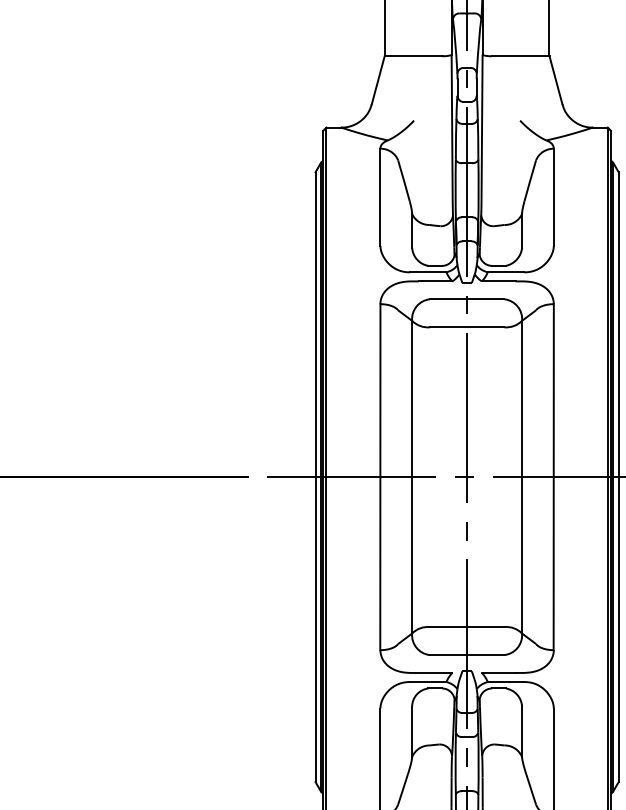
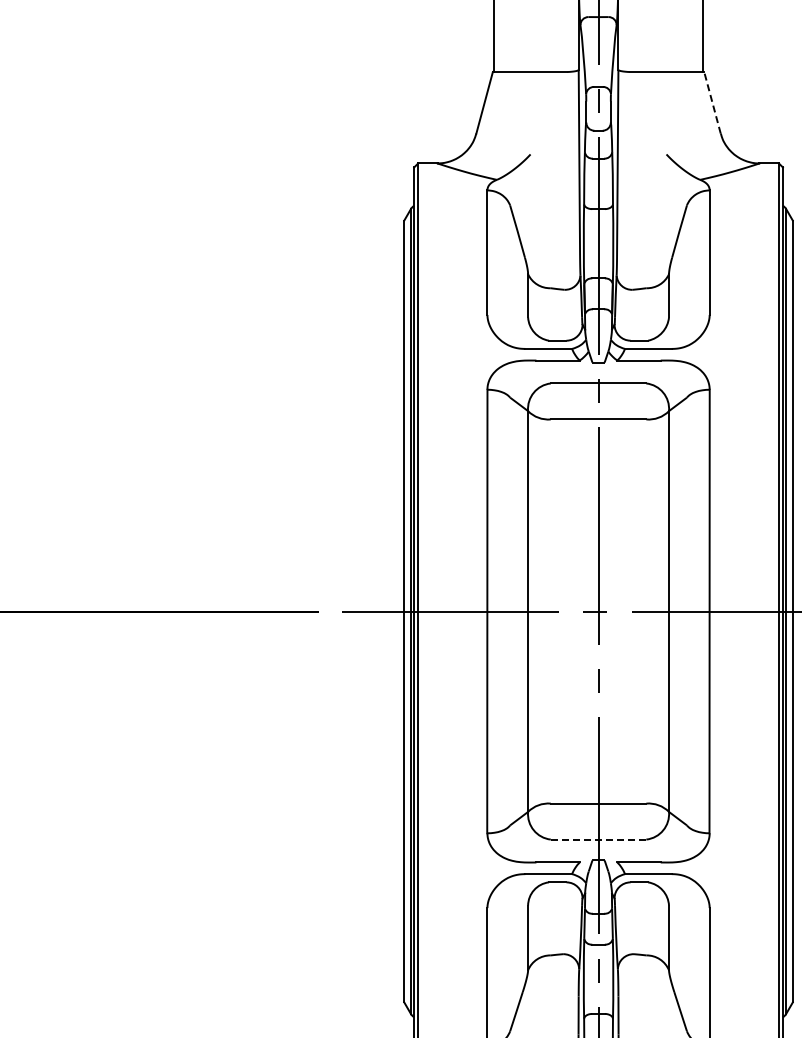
line: (556, 80) -> (712, 102), solid -> dashed
line: (467, 655) -> (598, 839), solid -> dashed

